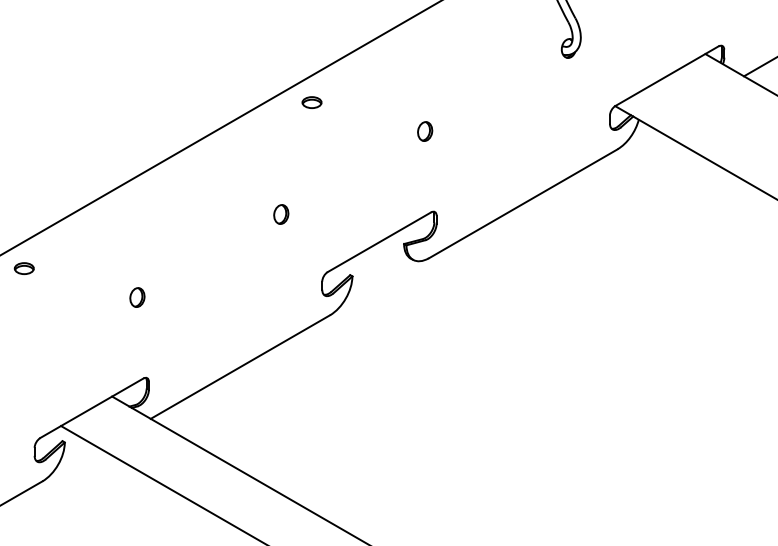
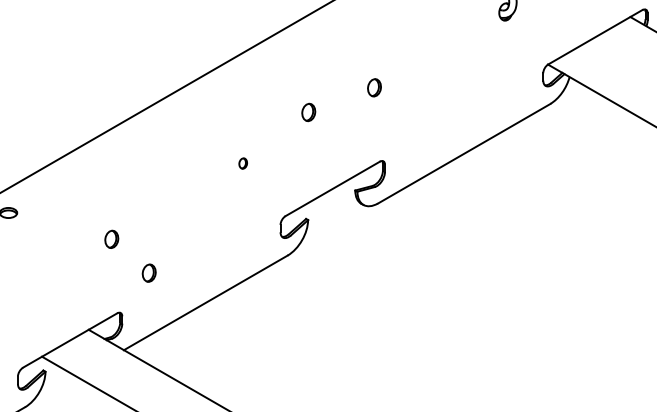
part: (311, 102) -> (270, 61), removed
part: (353, 158) -> (309, 112), added
part: (281, 214) -> (243, 163), size x0.6
part: (178, 334) -> (149, 273), added

